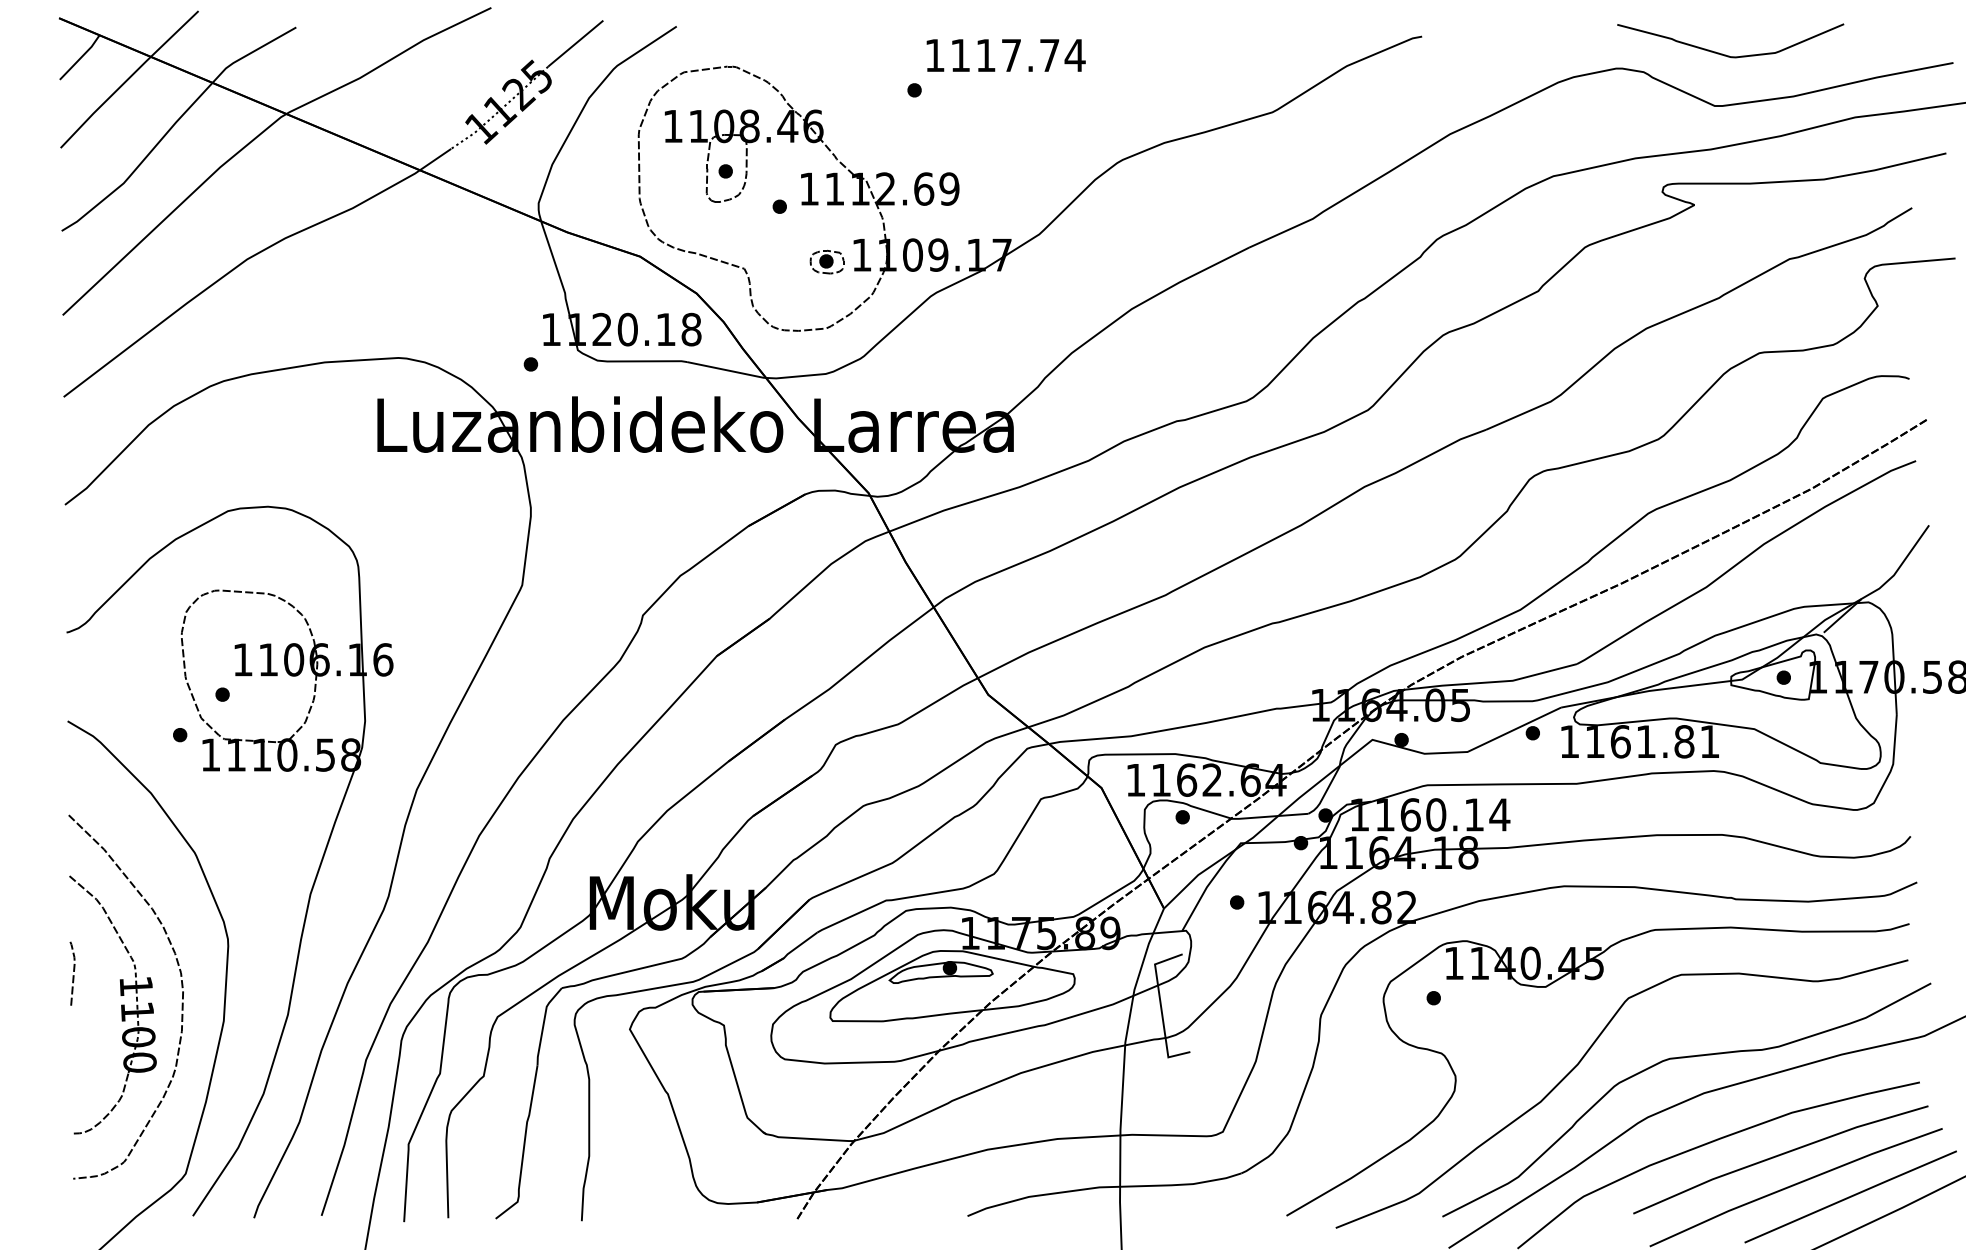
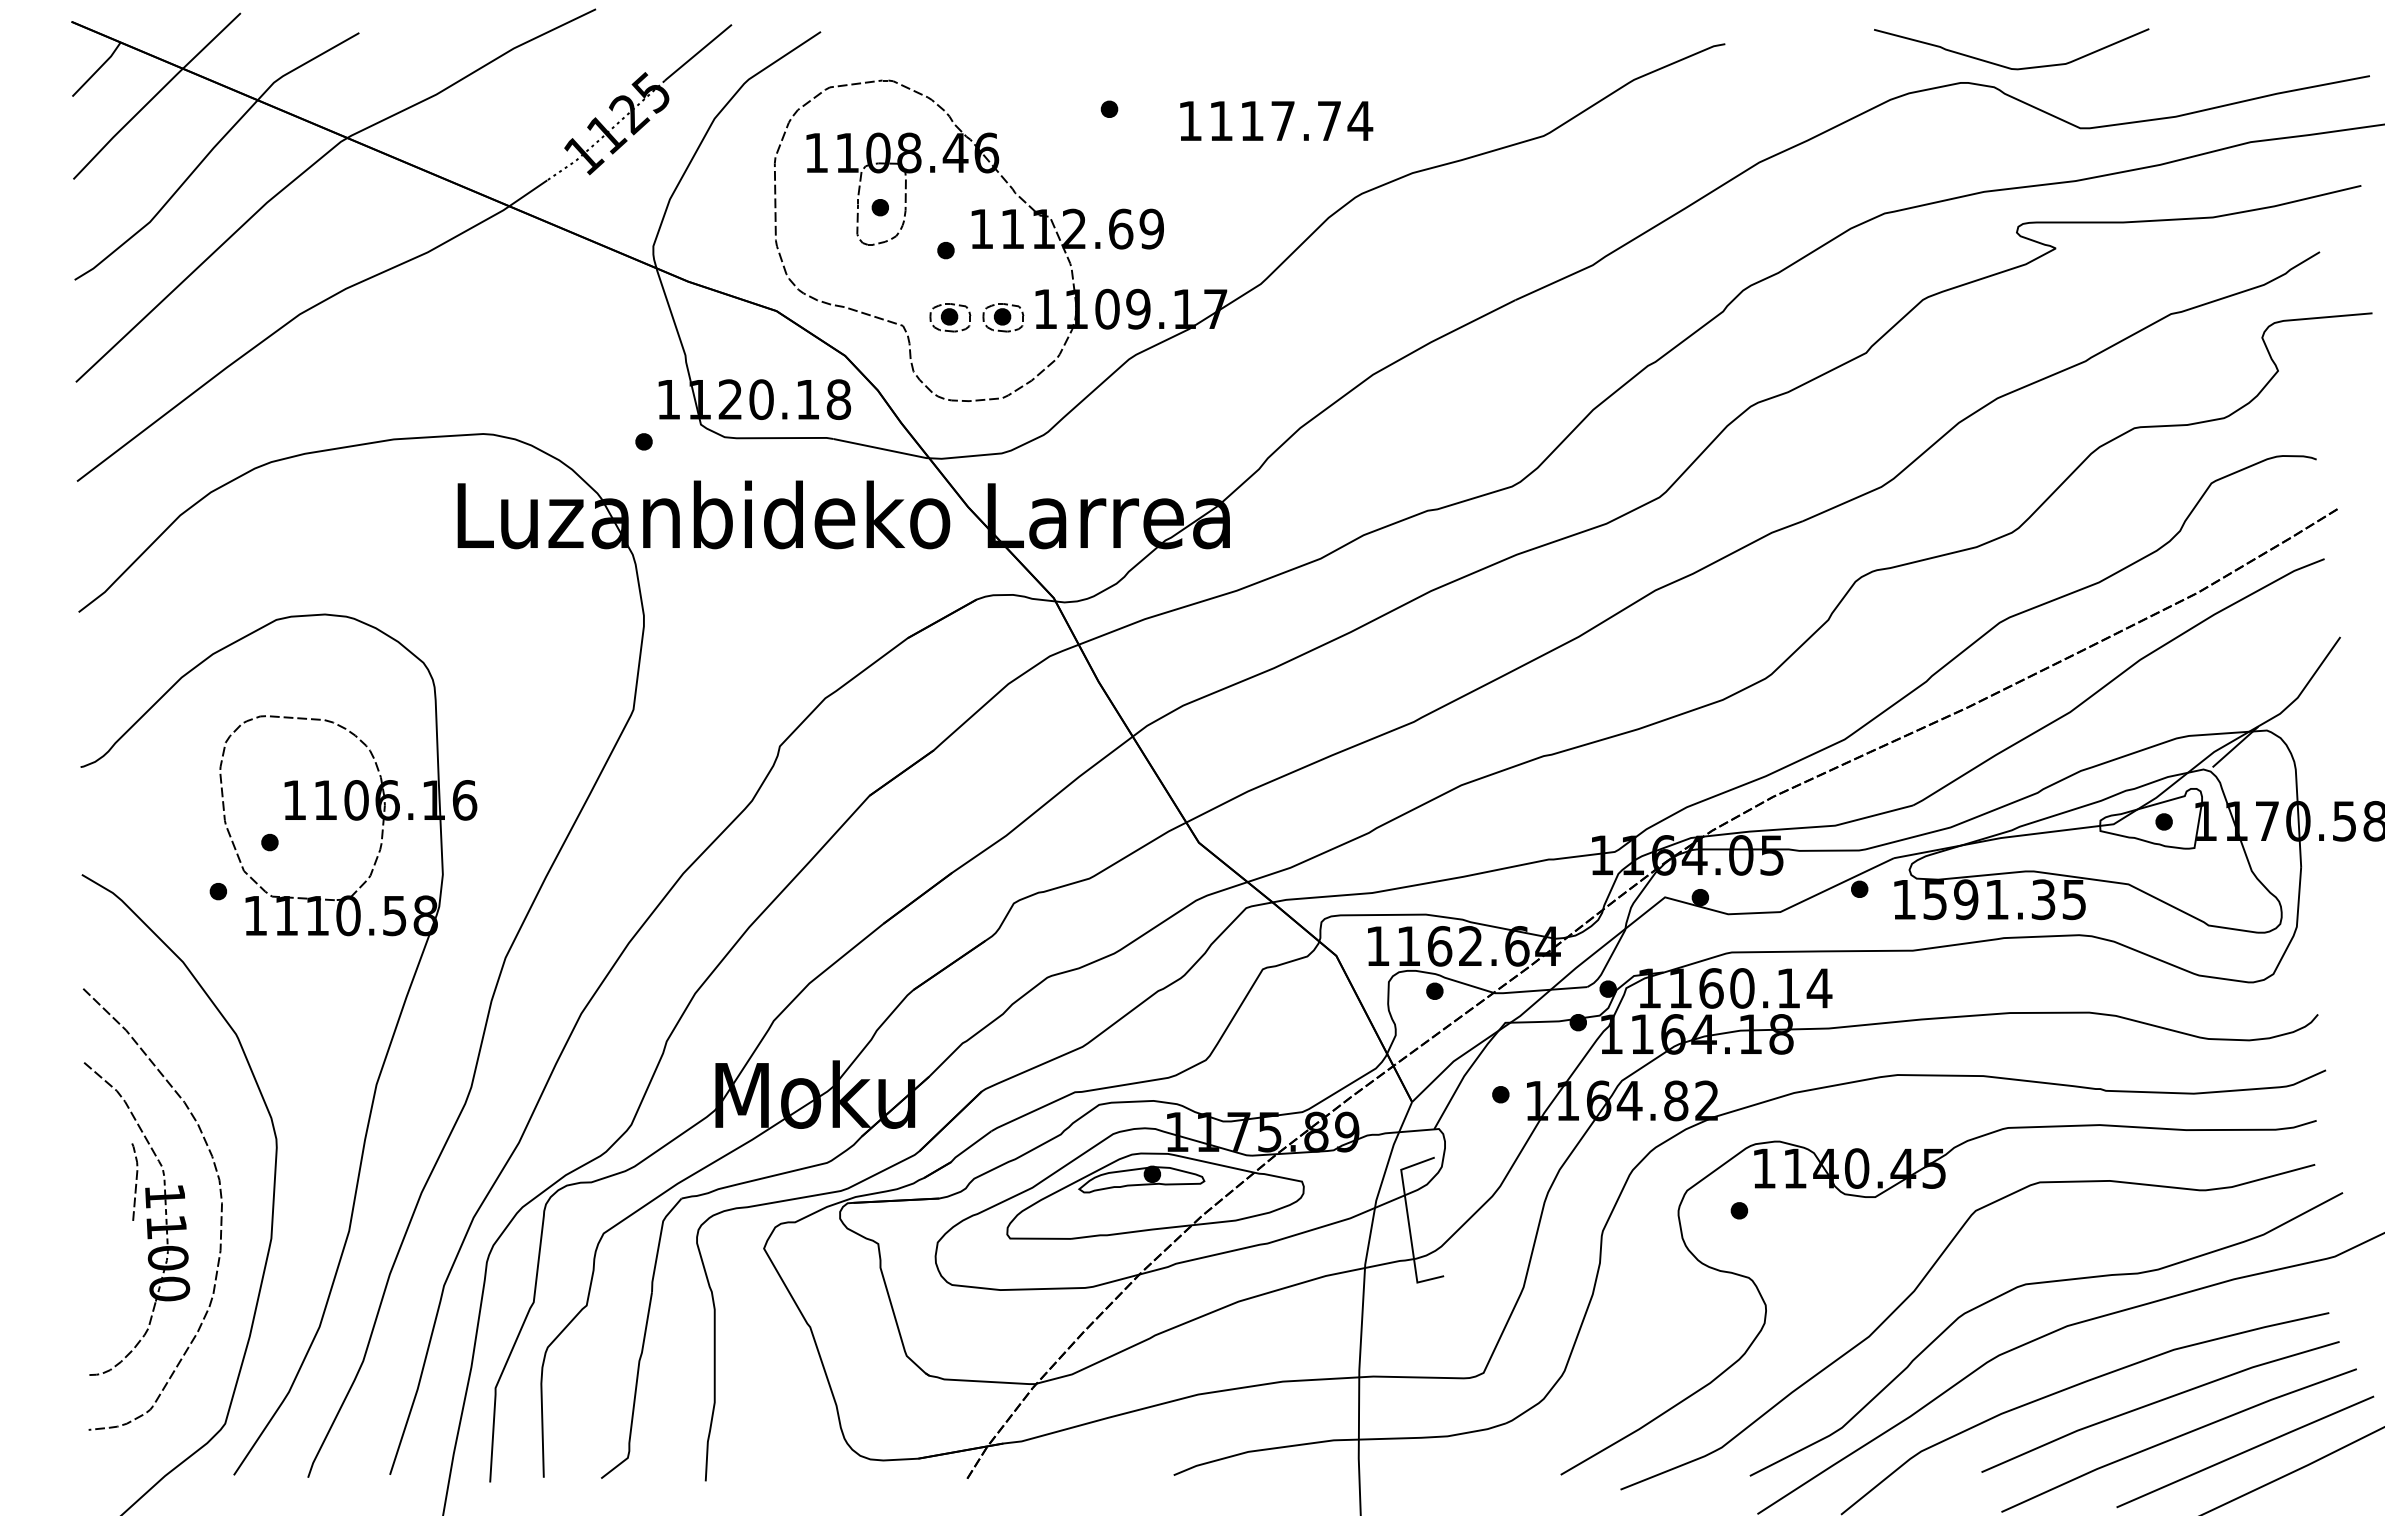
text: (1006, 55) -> (1276, 120), moved
curve: (1727, 55) -> (2007, 66), moved
part: (783, 261) -> (950, 317), added
text: (1652, 741) -> (2004, 899), 1161.81 -> 1591.35
line: (73, 971) -> (135, 1179), moved

